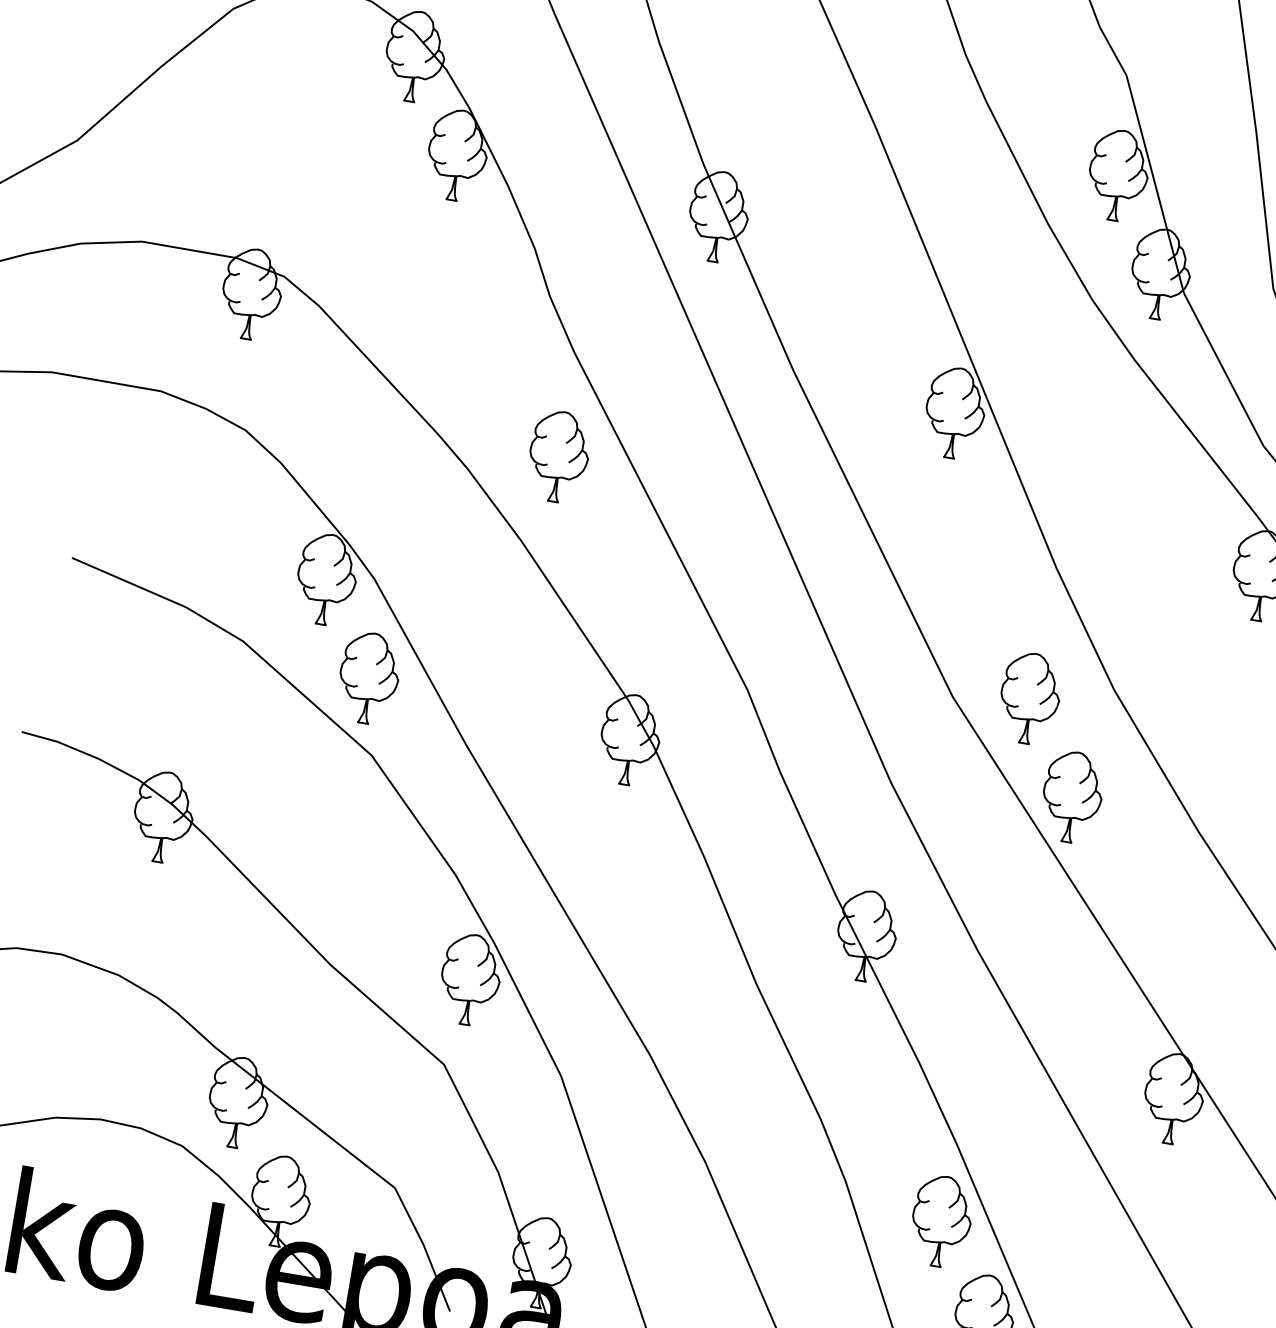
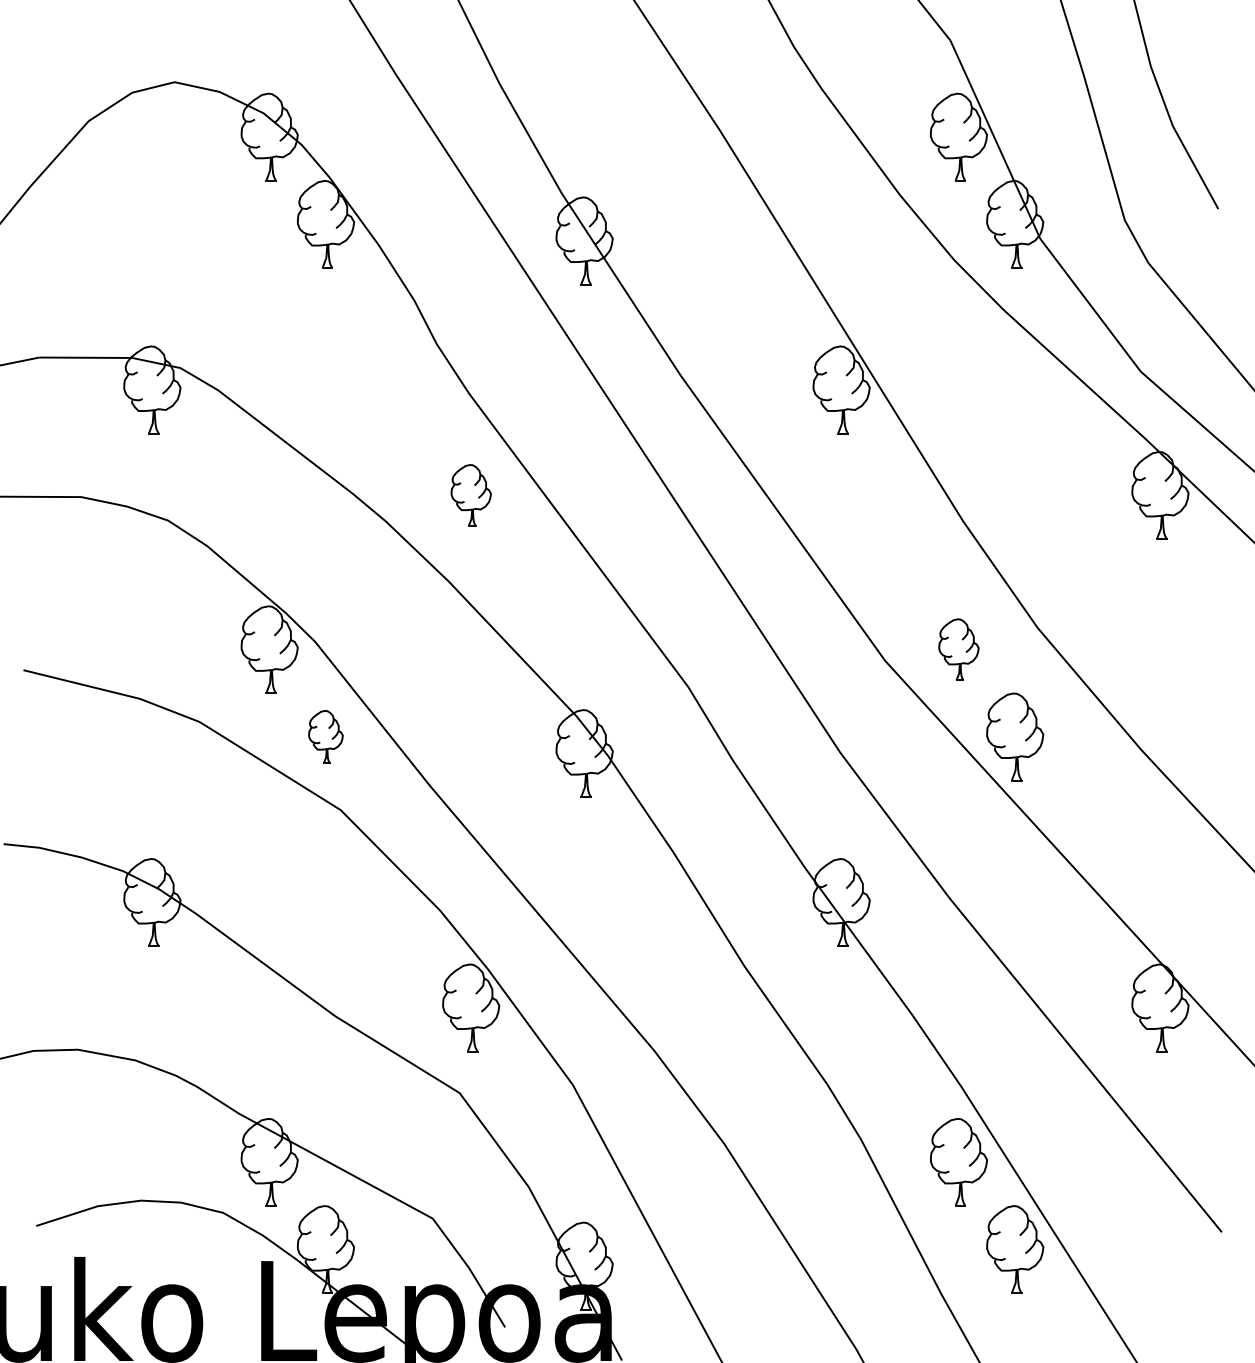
part: (559, 456) -> (471, 495), size x0.7
part: (368, 677) -> (325, 736), size x0.6
part: (1029, 698) -> (958, 649), size x0.7

